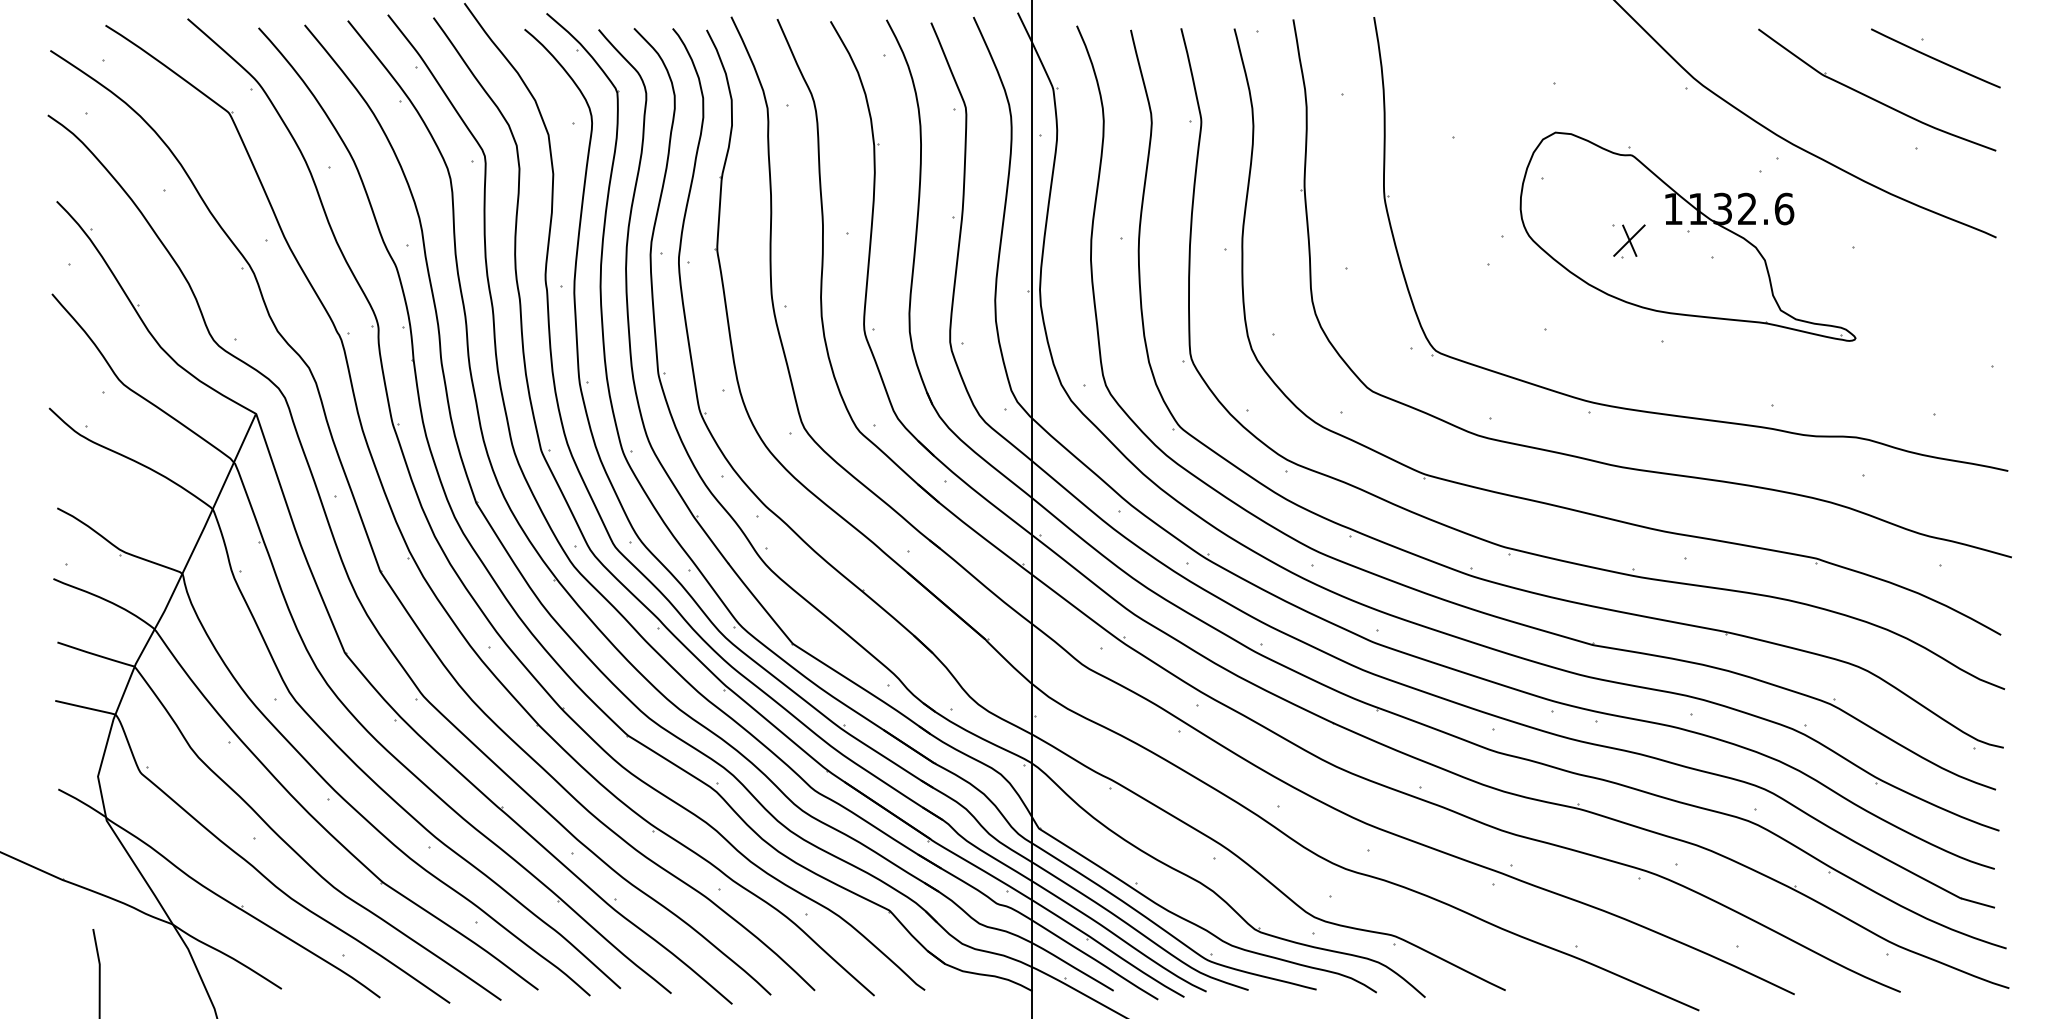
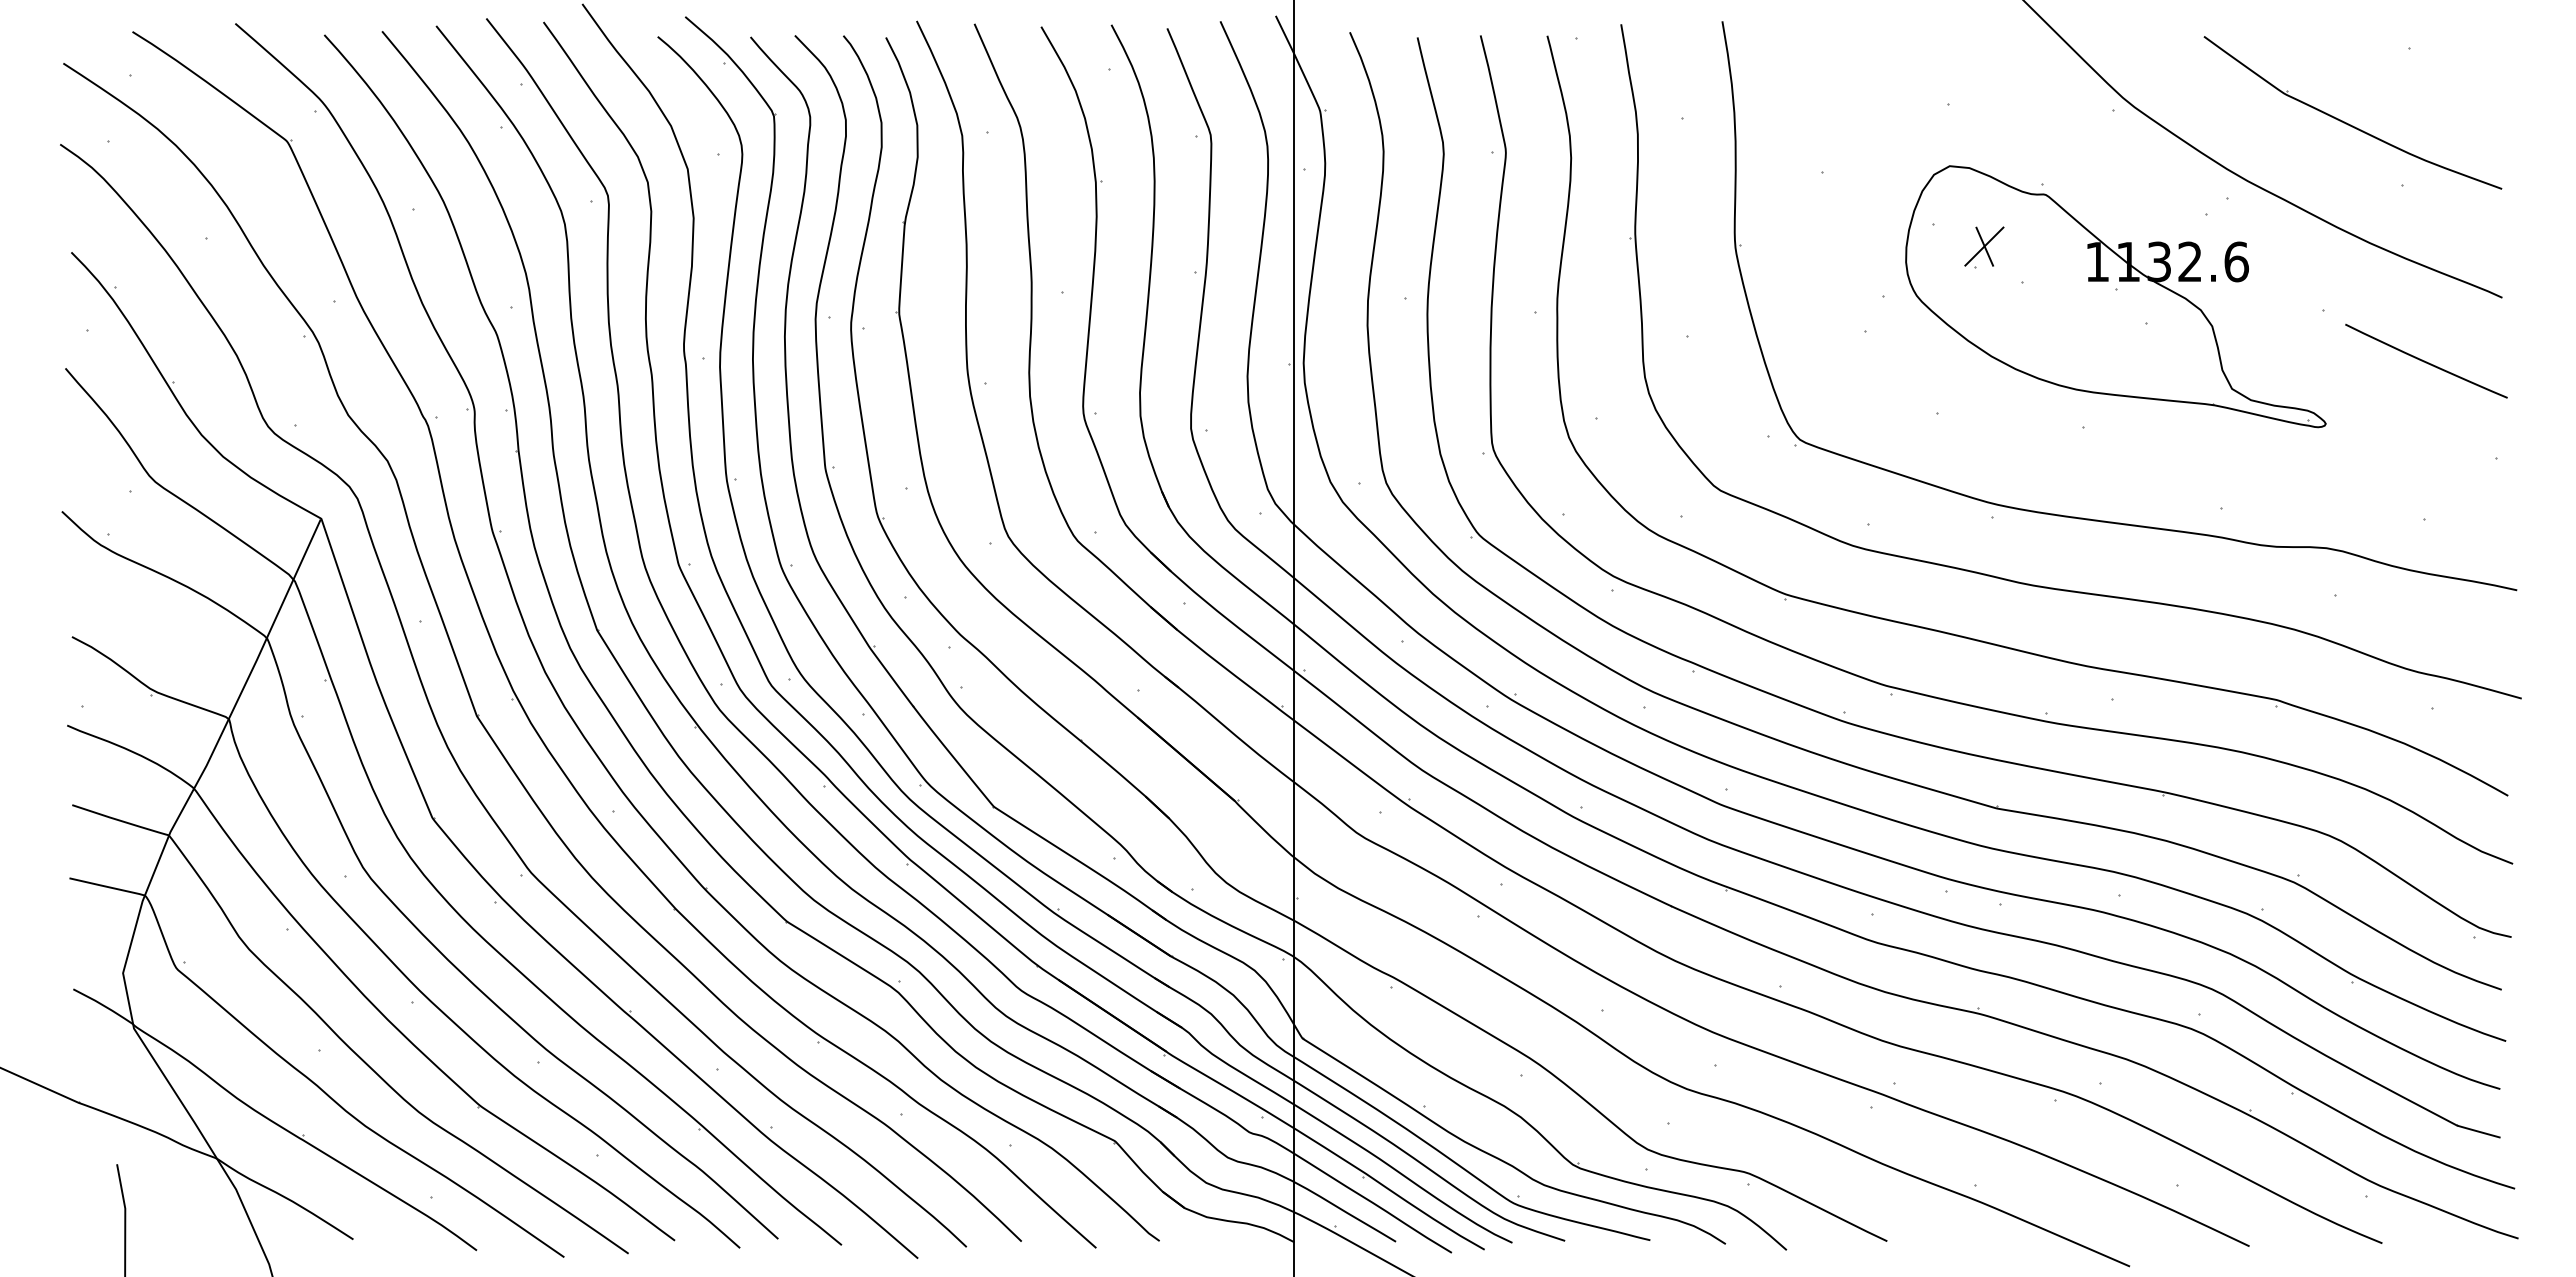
curve: (1935, 58) -> (2426, 361), moved
part: (1629, 241) -> (1984, 247), moved

